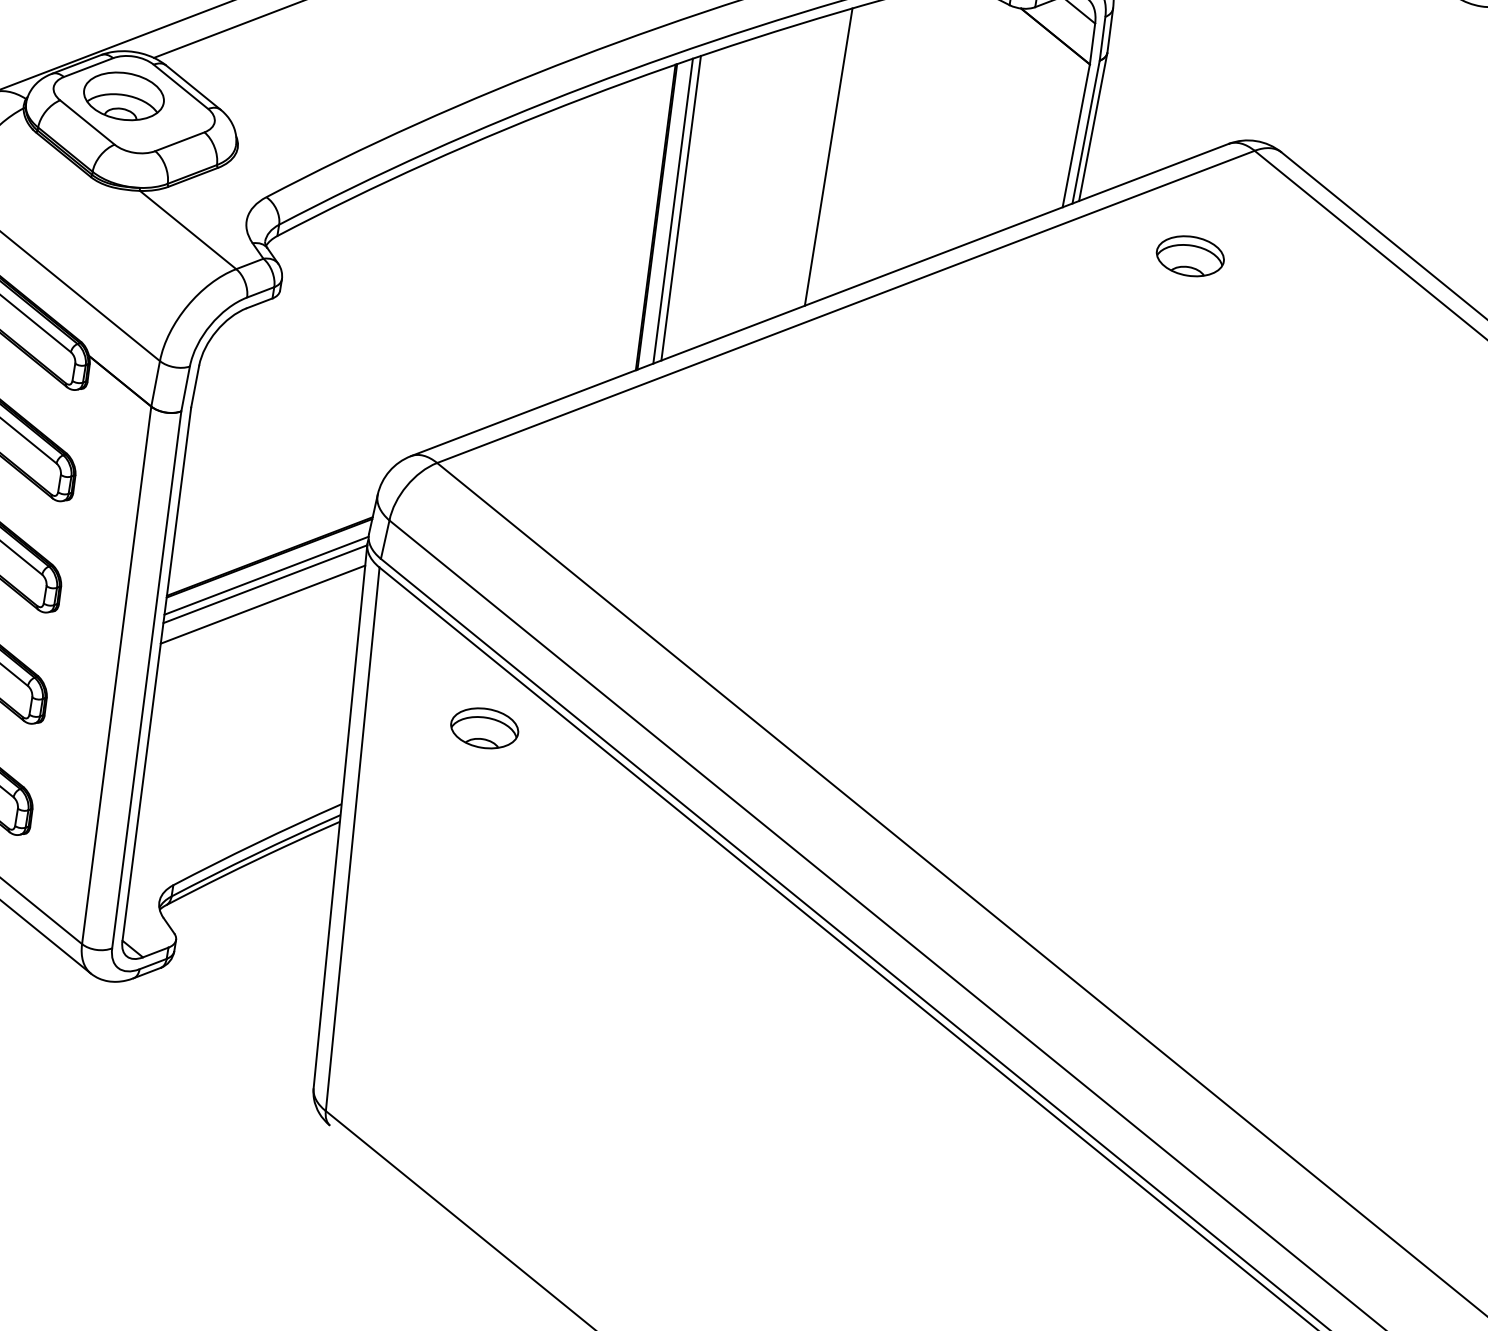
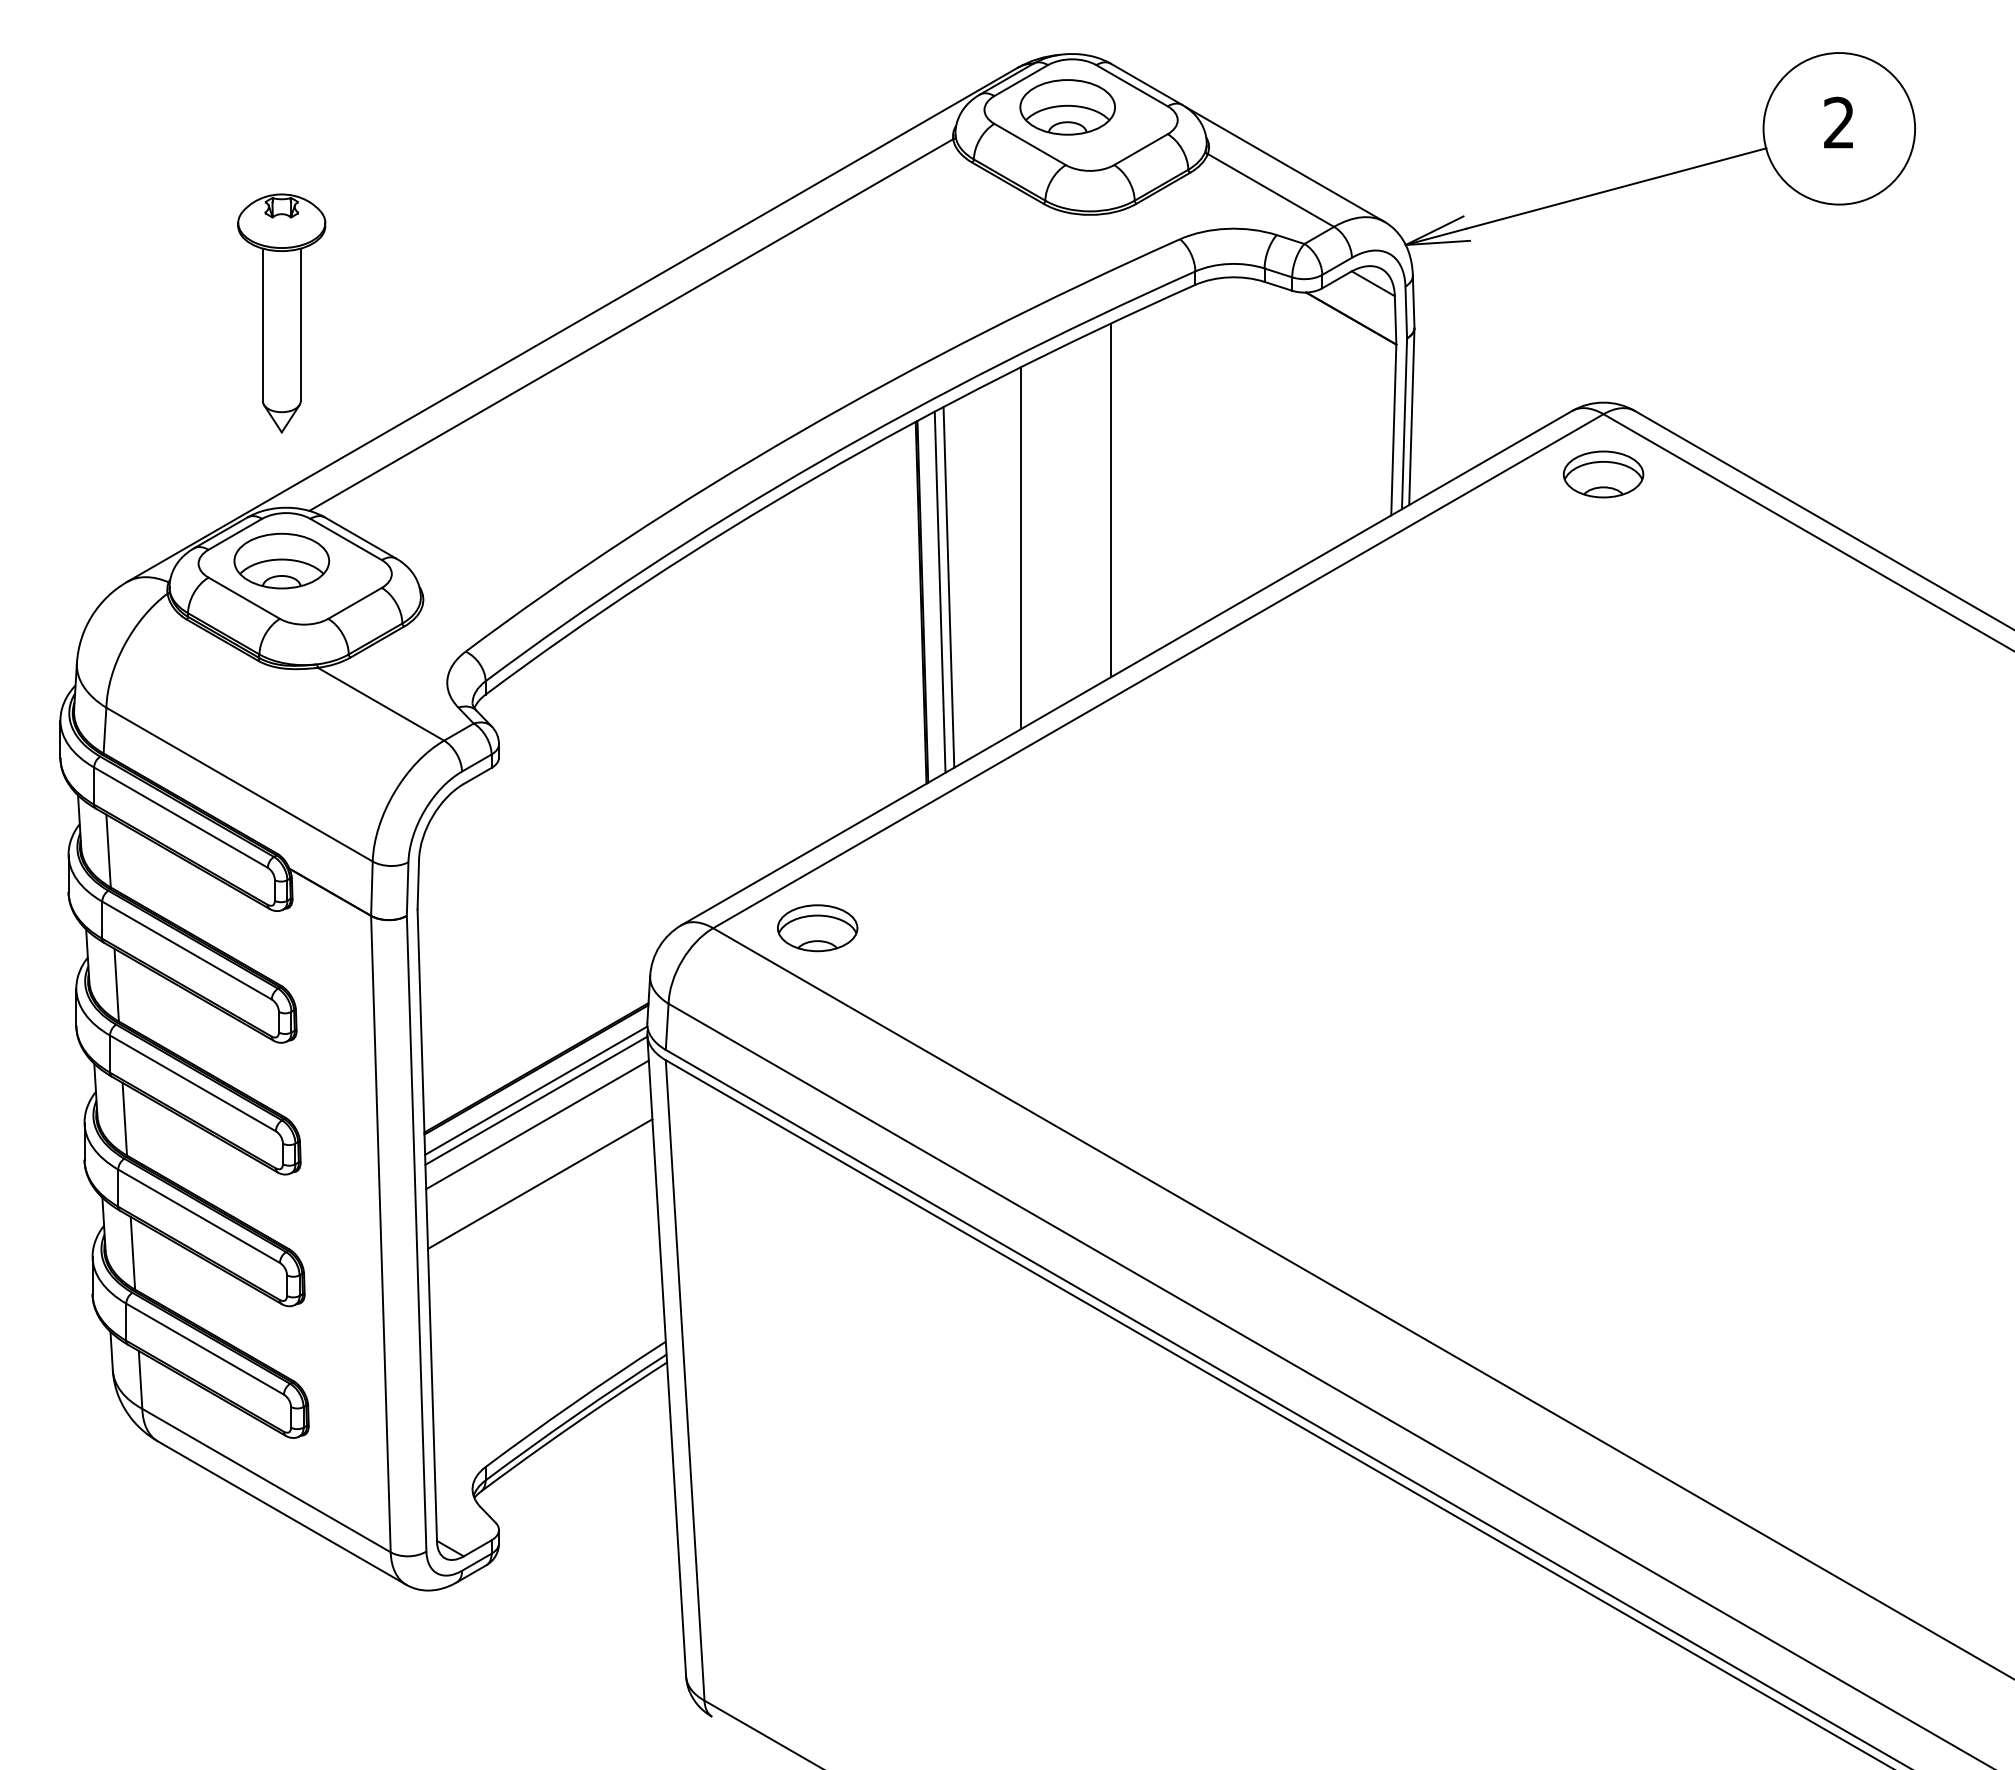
line: (747, 185) -> (1021, 548), added
part: (1190, 256) -> (1603, 474), moved
line: (257, 654) -> (540, 1183), added
part: (484, 728) -> (817, 928), moved

